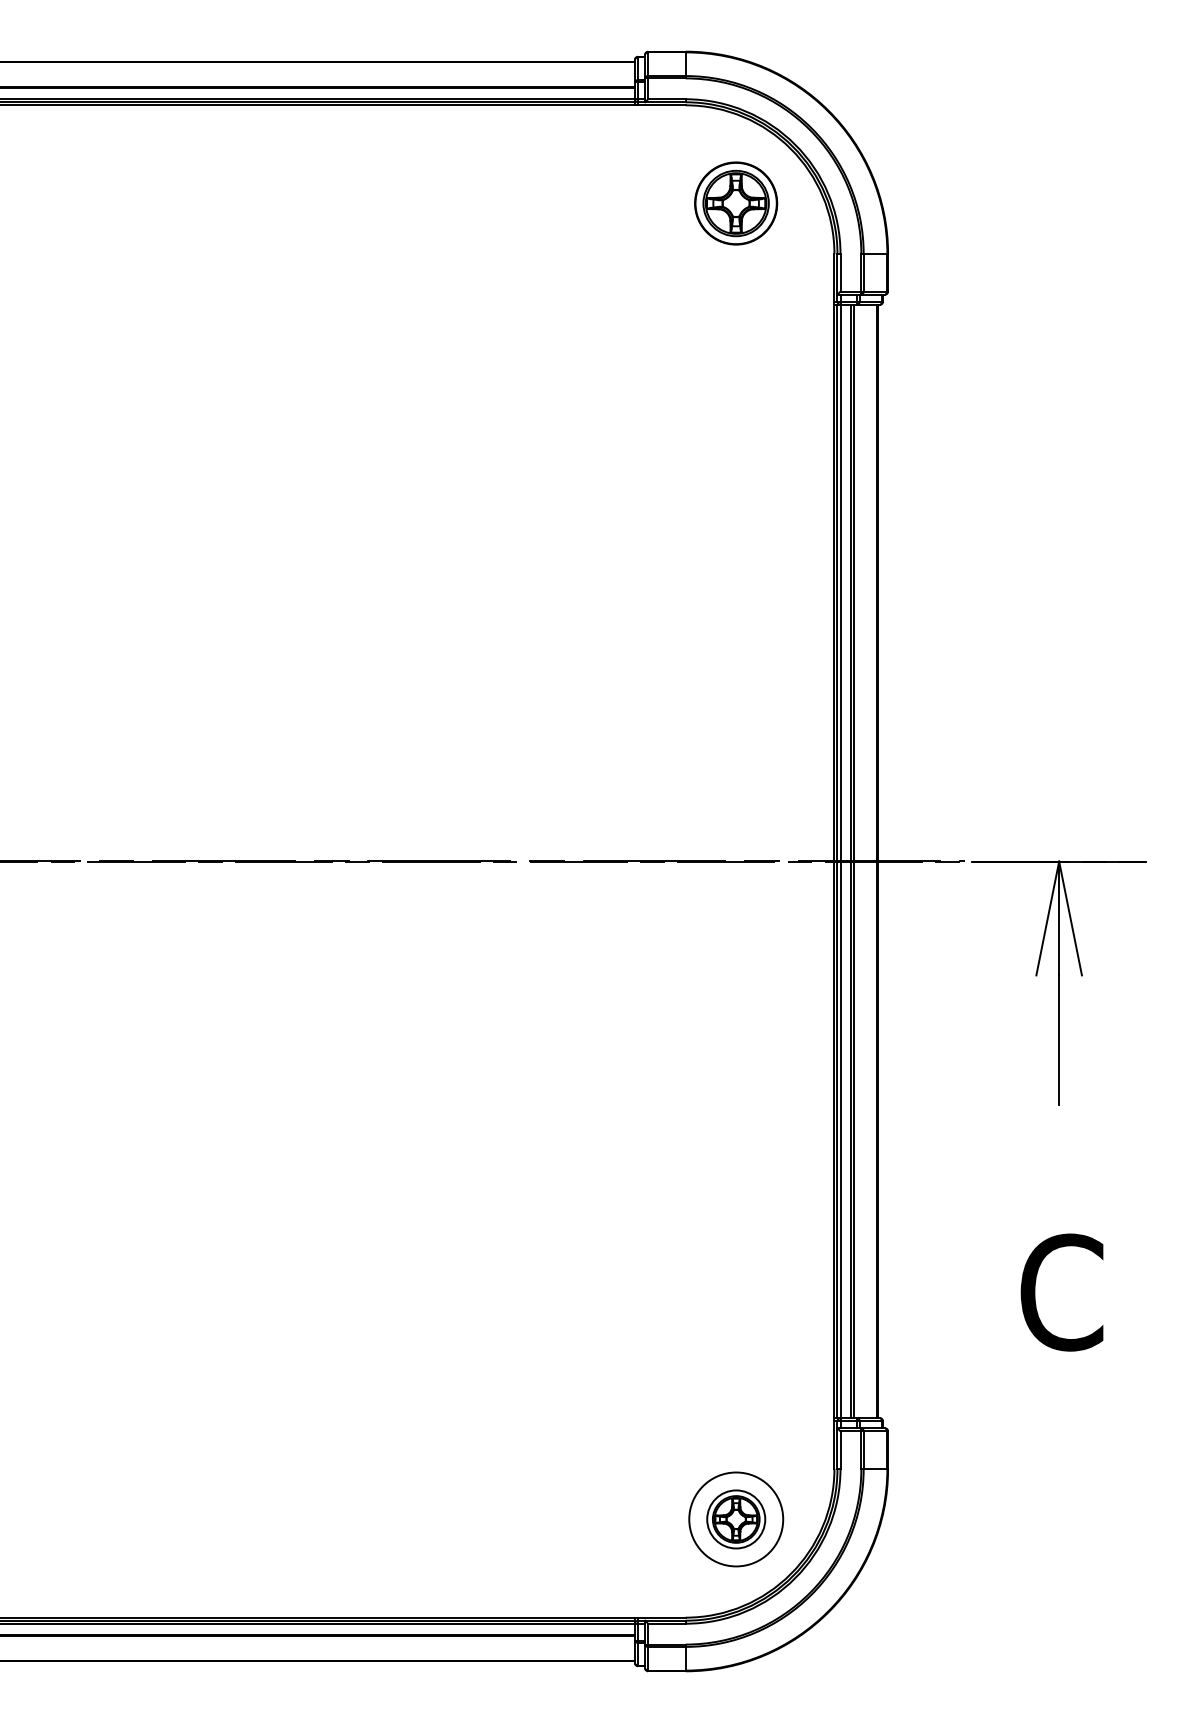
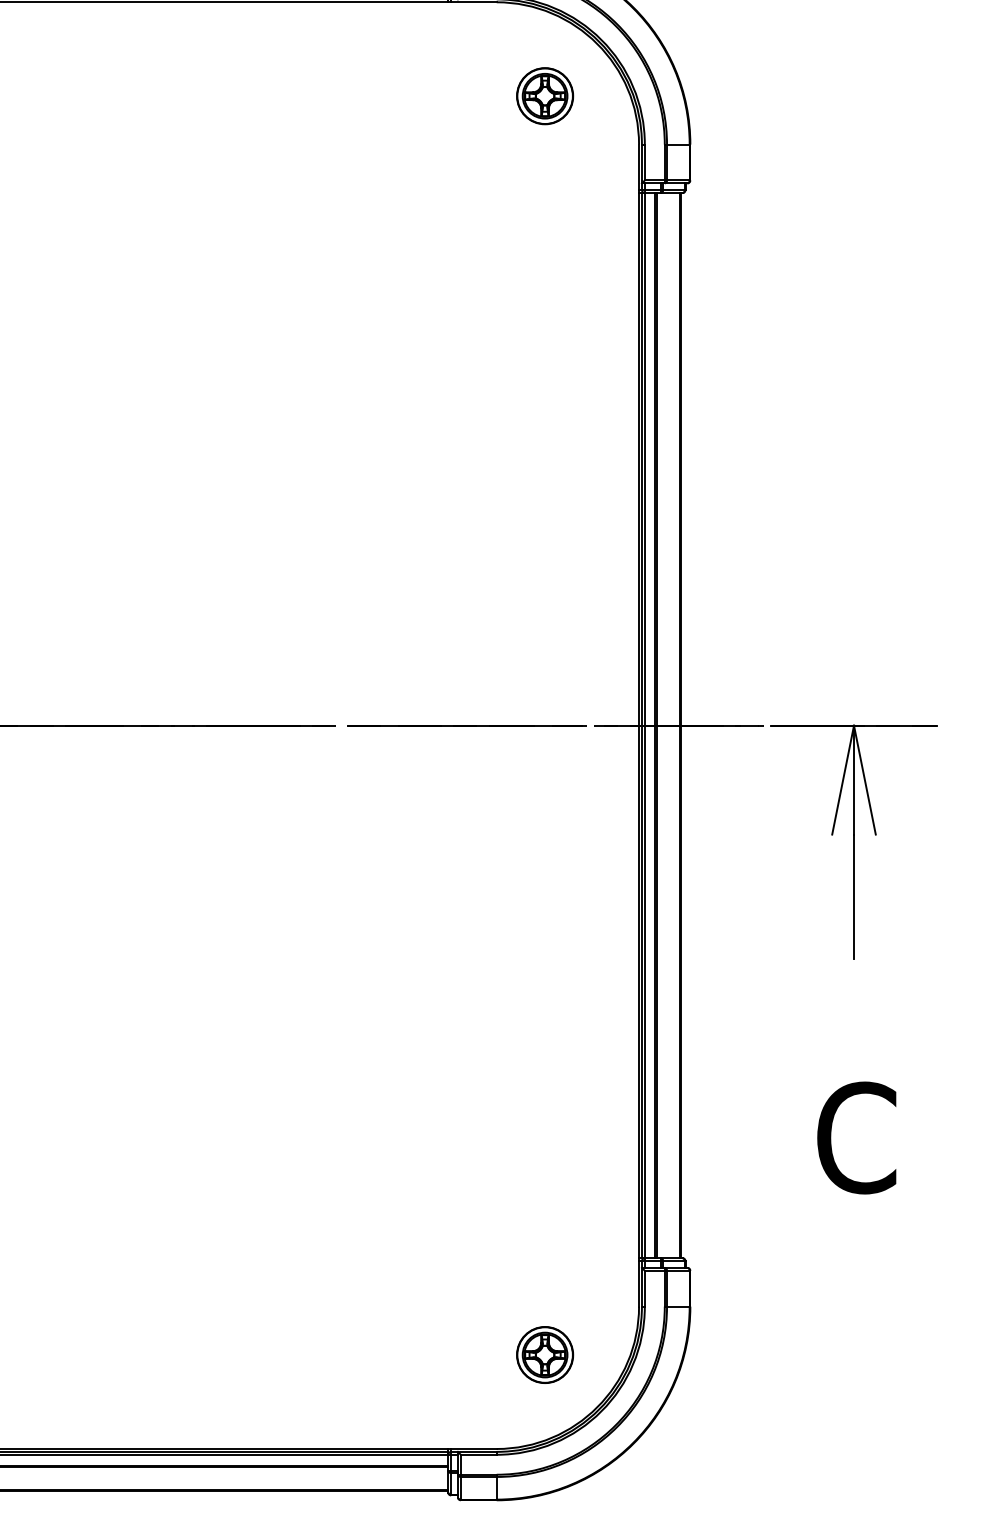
part: (736, 203) -> (545, 96), size x0.71
circle: (735, 1519) -> (544, 1355), size x0.62

